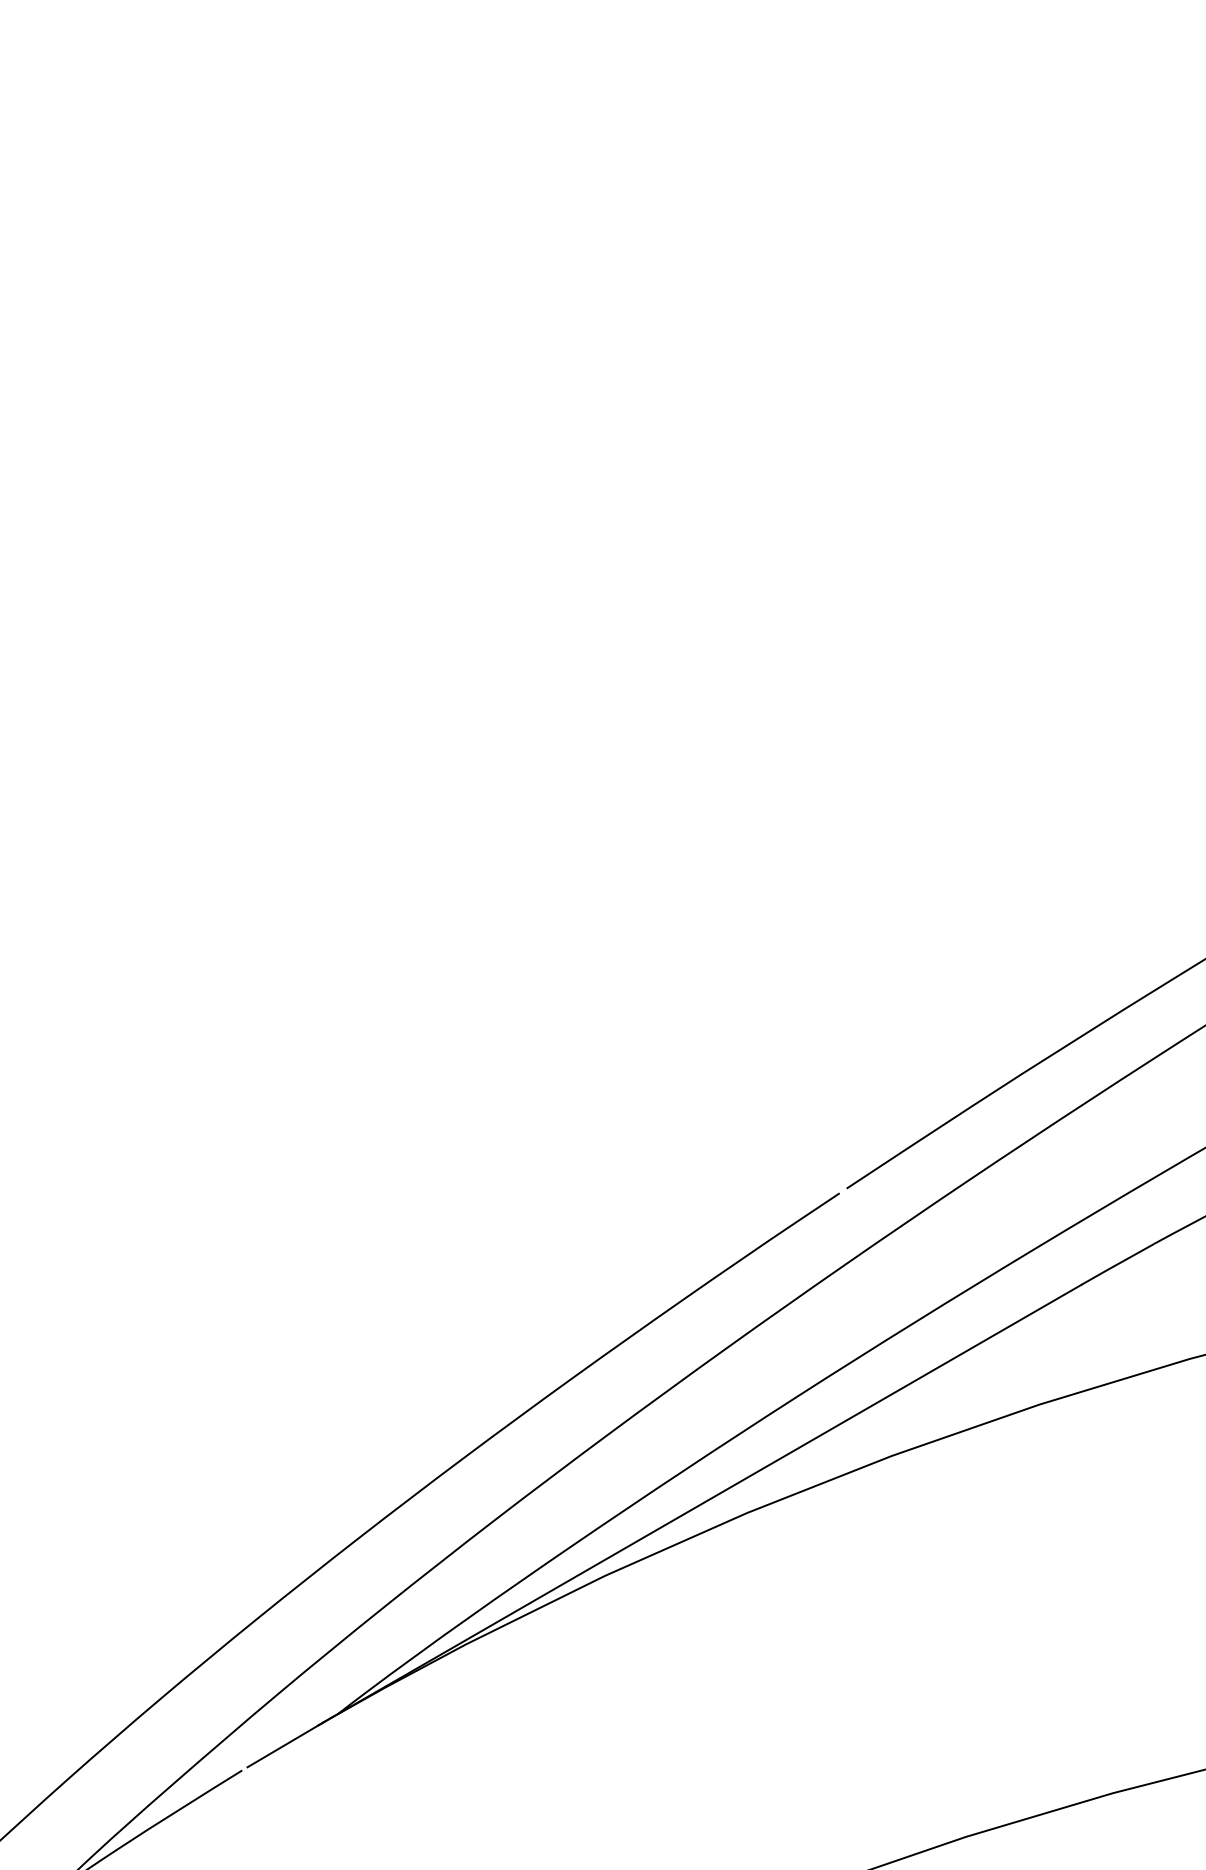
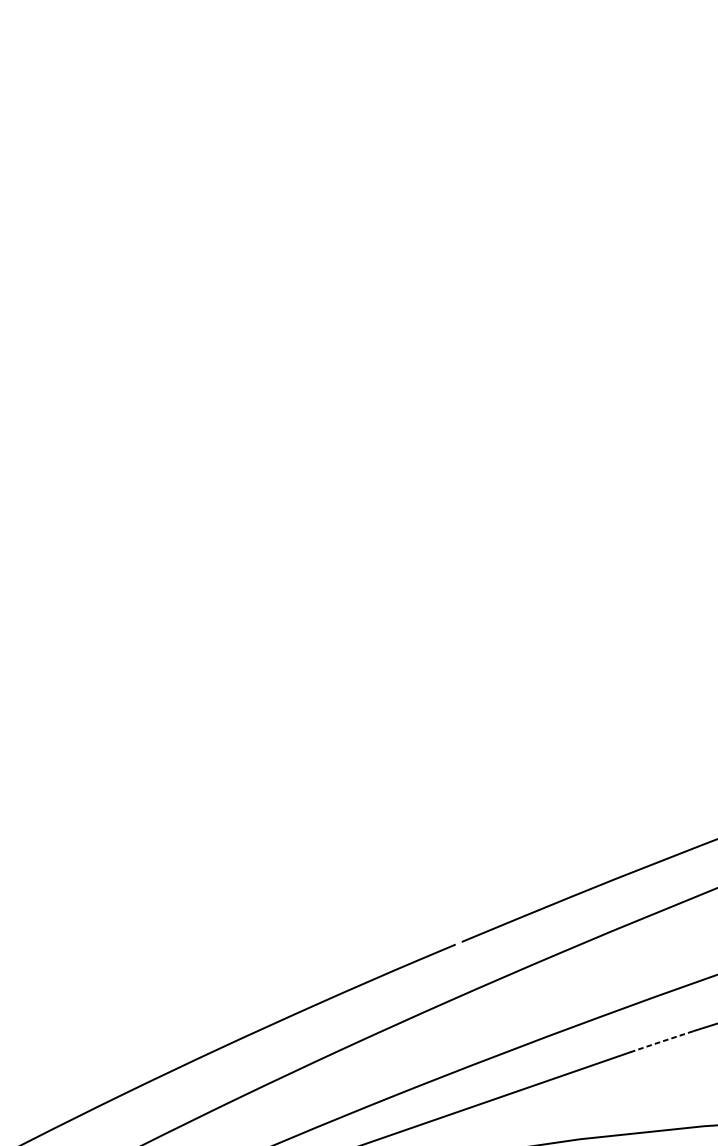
line: (1117, 1264) -> (661, 1041), solid -> dashed

